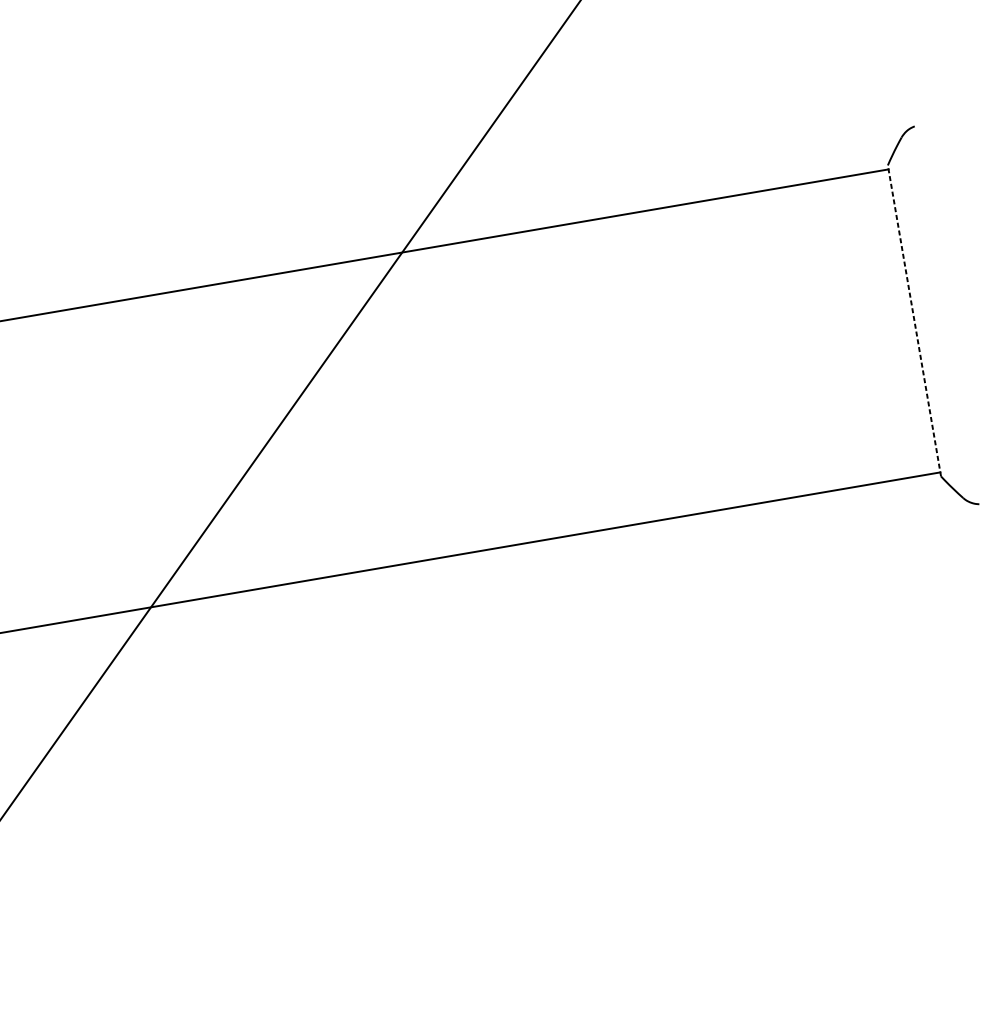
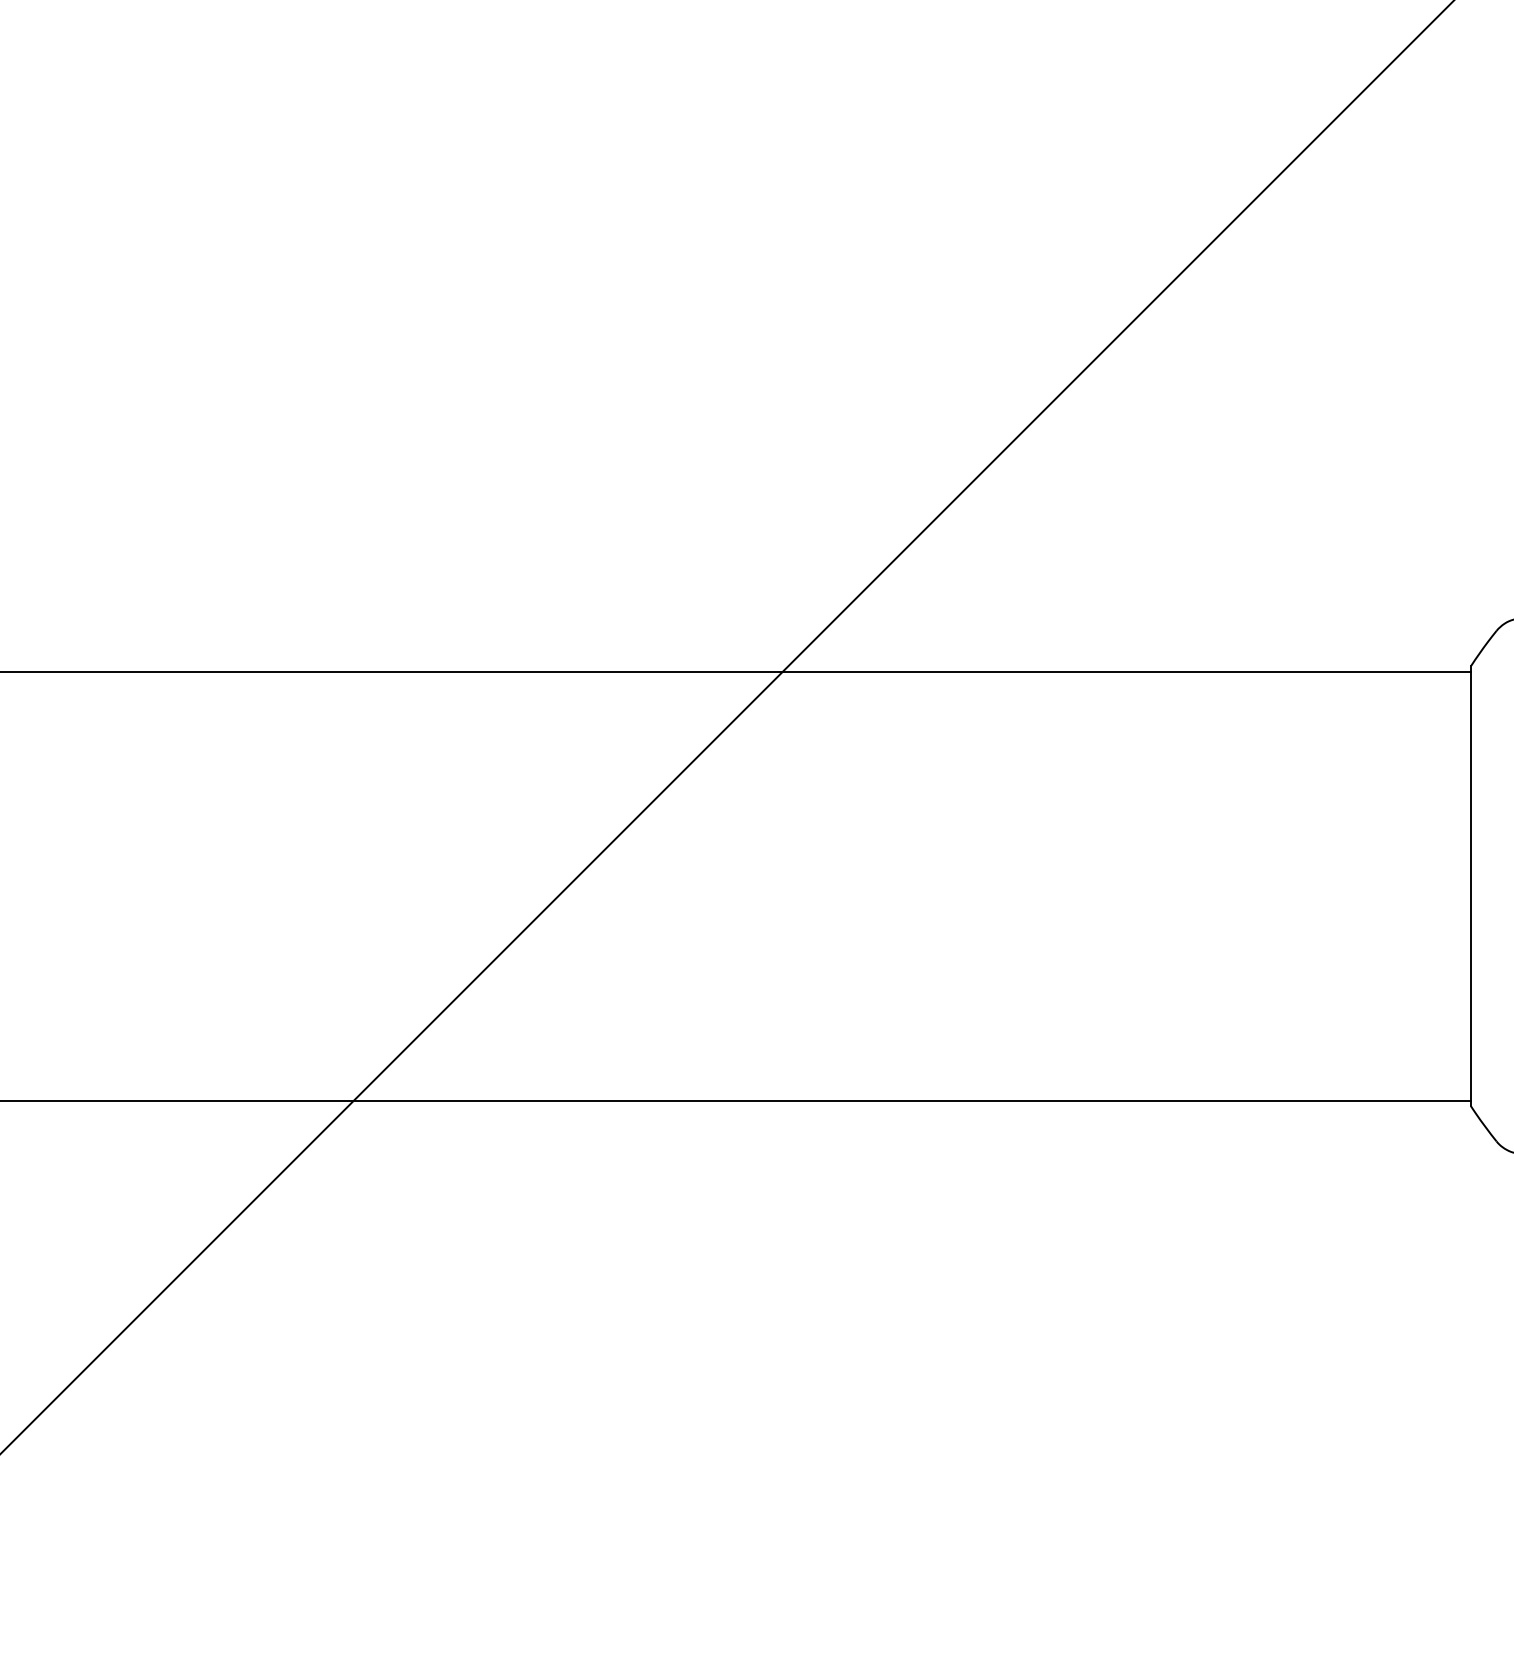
line: (914, 320) -> (1471, 885), dashed -> solid

